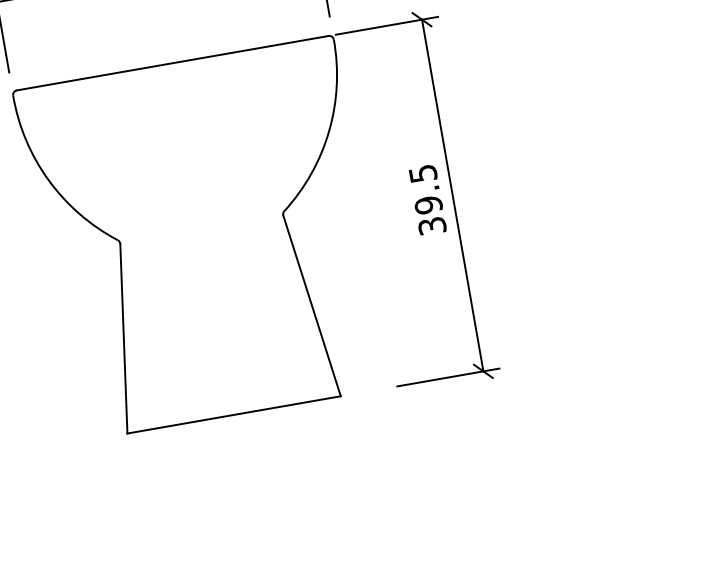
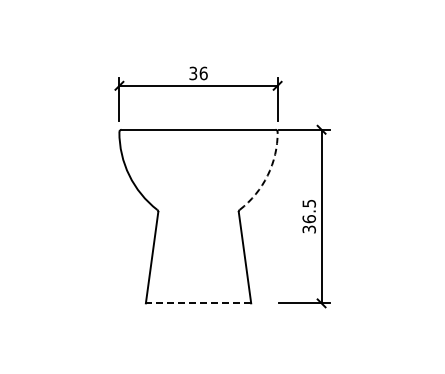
arc: (328, 131) -> (267, 175), solid -> dashed
text: (427, 206) -> (308, 219), 39.5 -> 36.5
line: (234, 415) -> (198, 303), solid -> dashed

